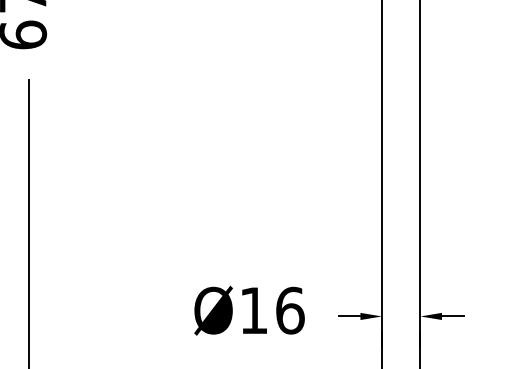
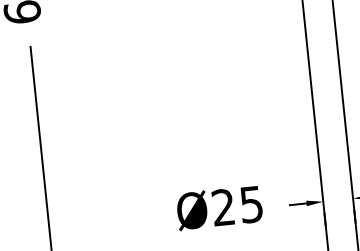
text: (272, 310) -> (237, 205), Ø16 -> Ø25

